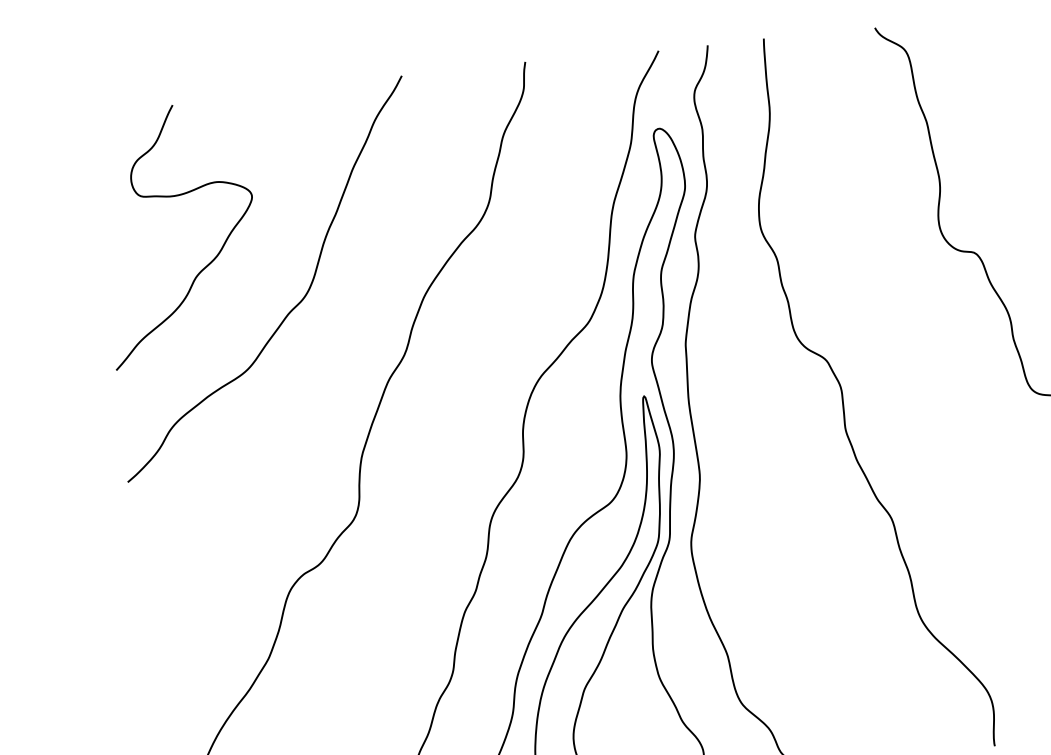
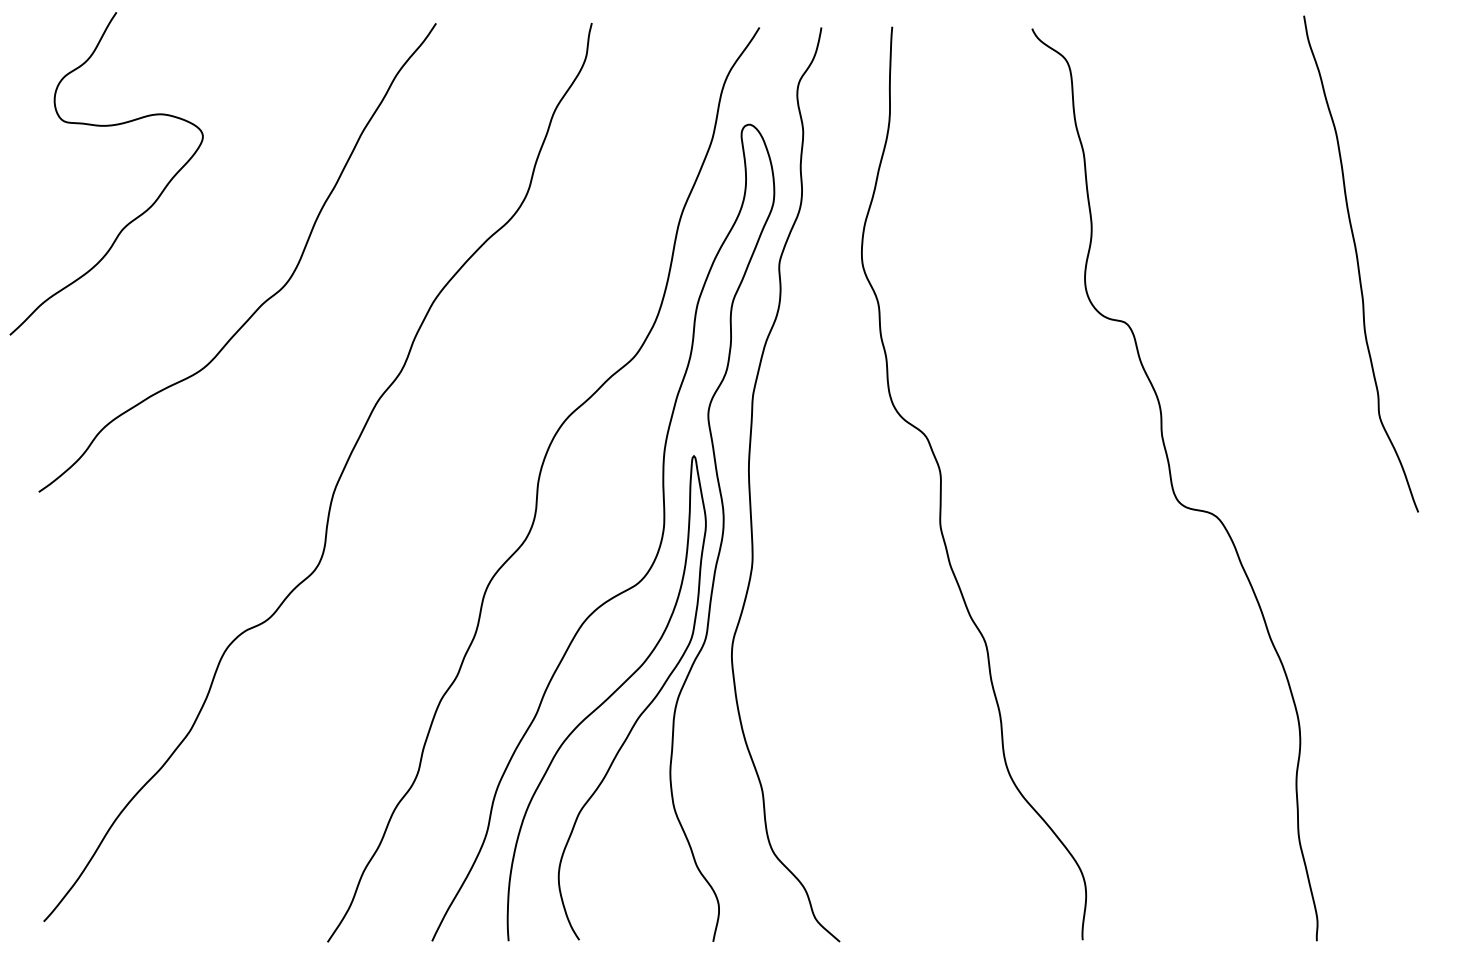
curve: (174, 196) -> (106, 126), moved

